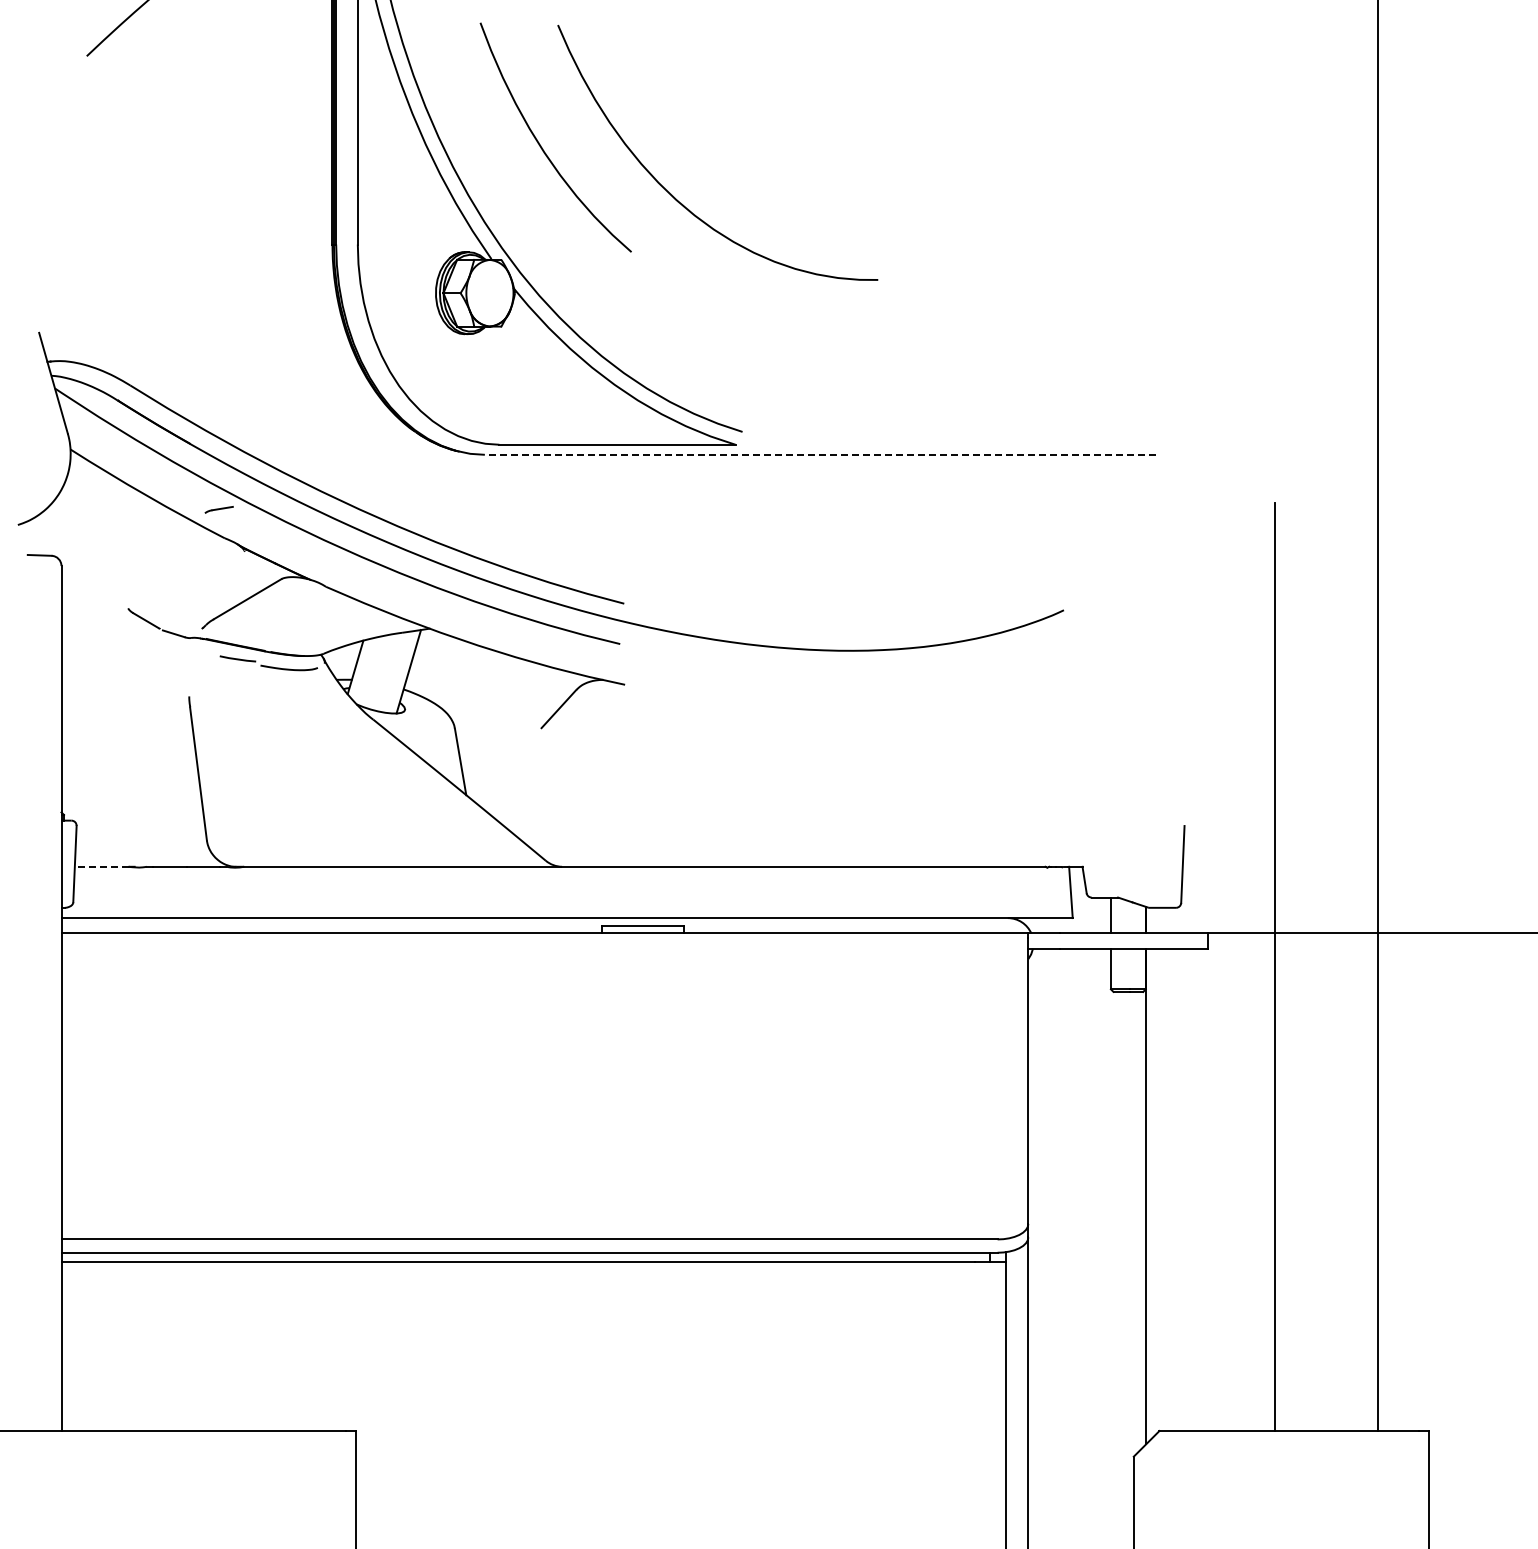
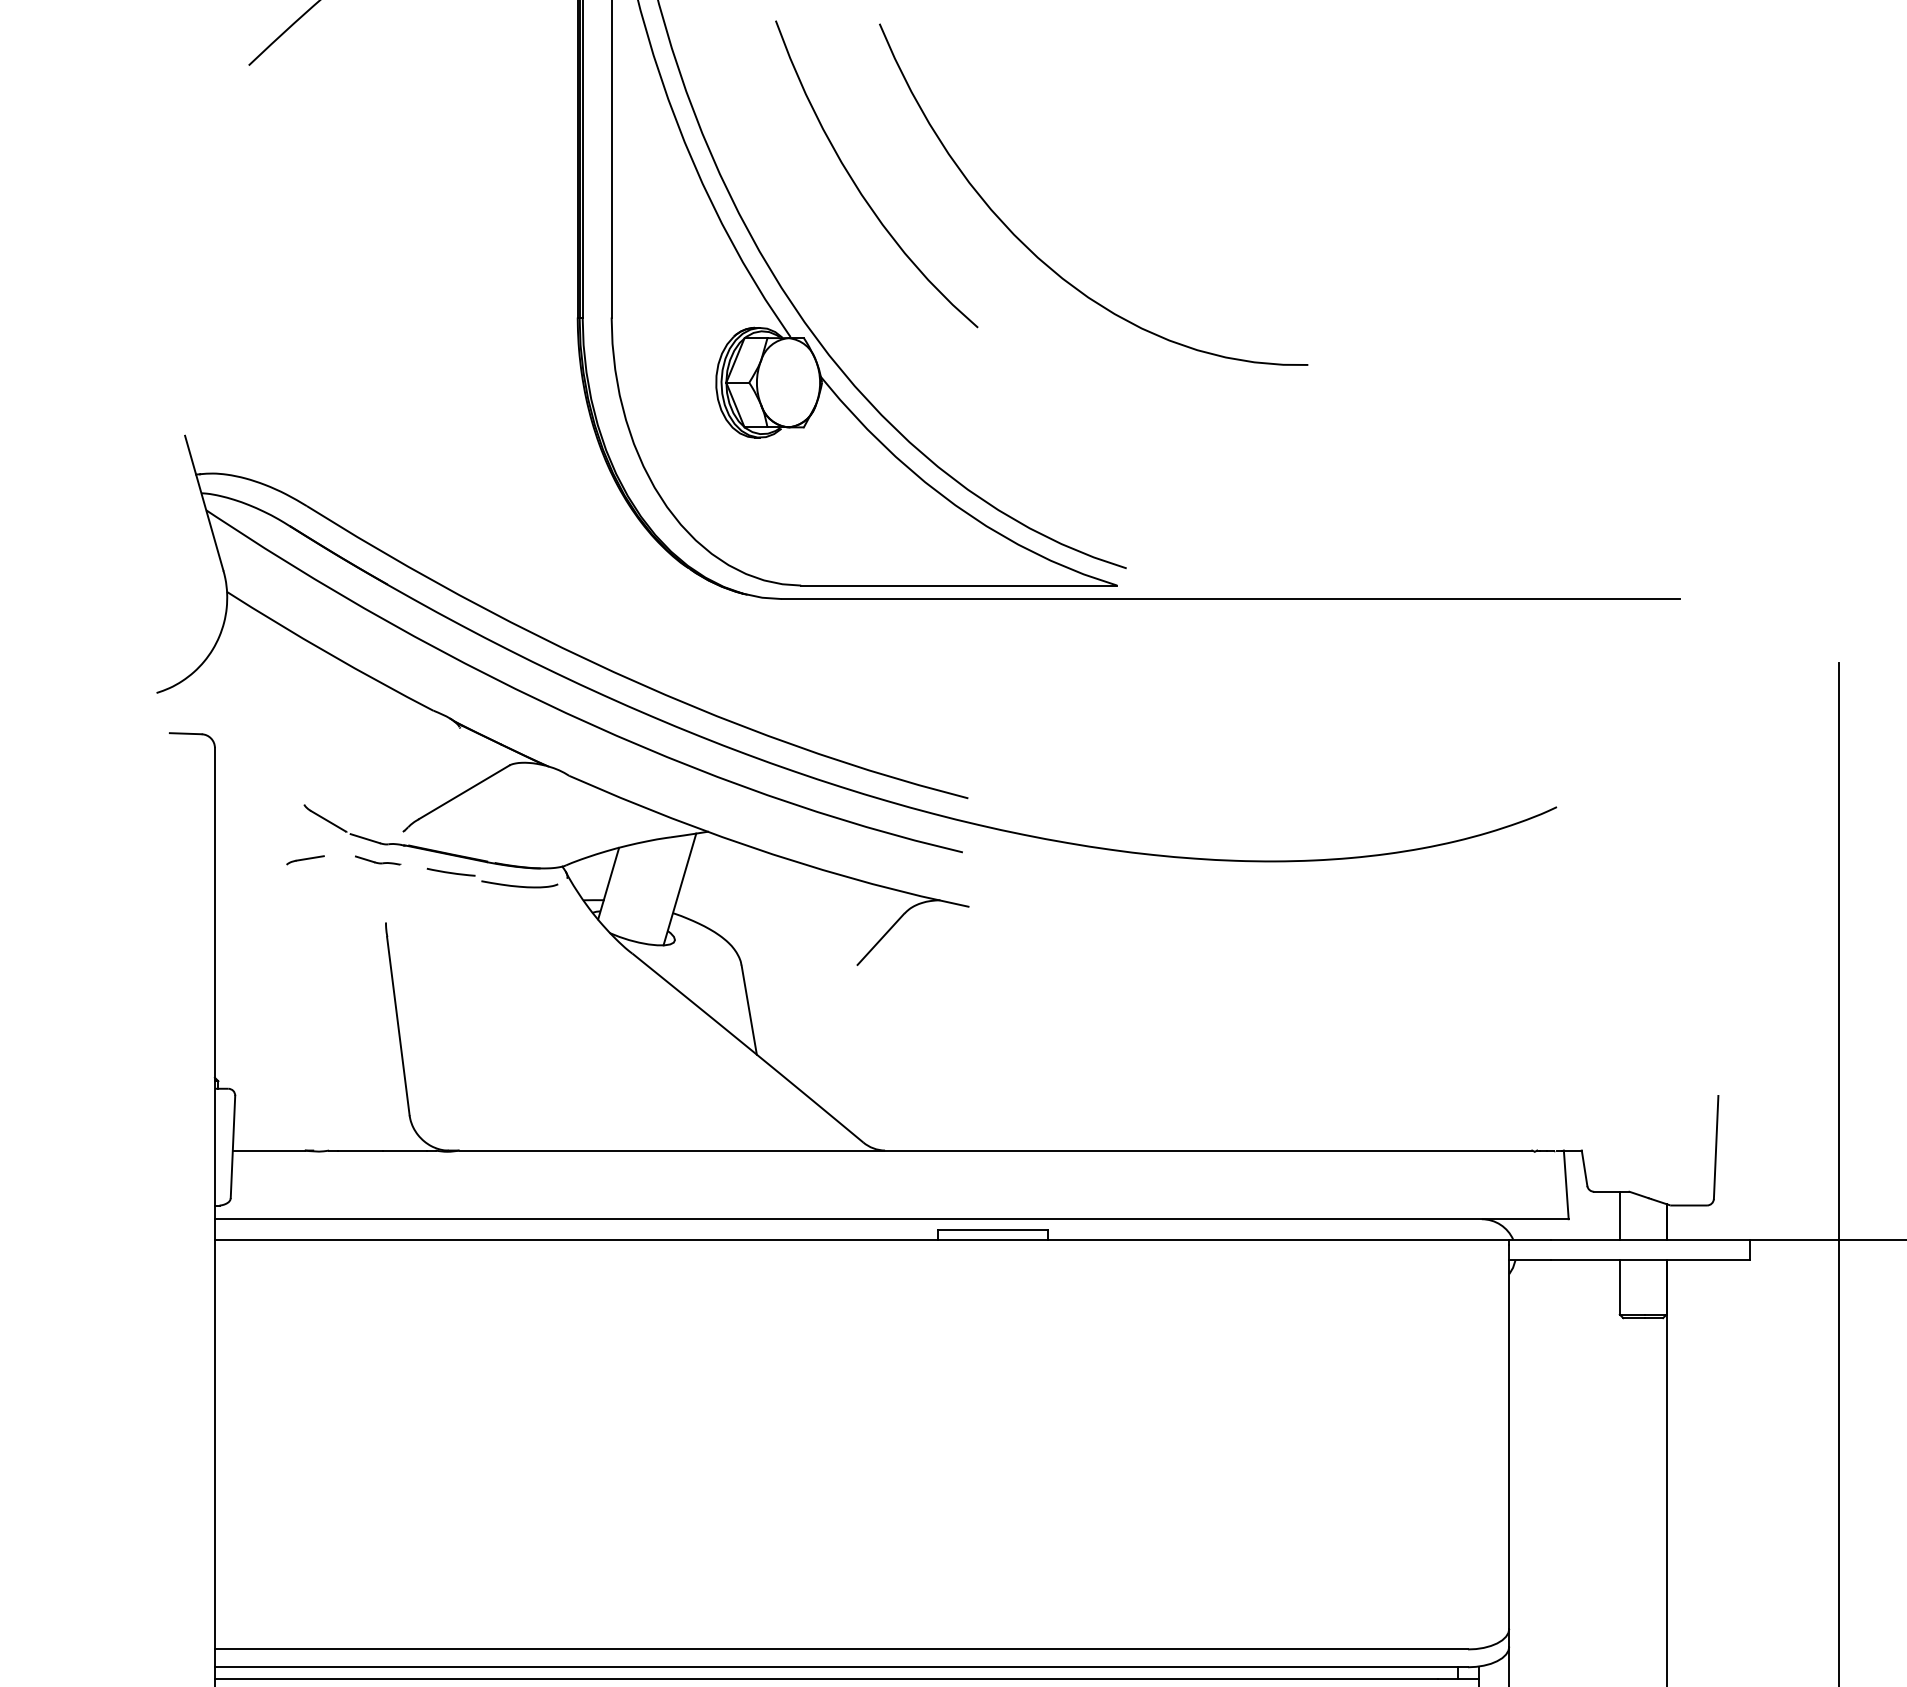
line: (819, 454) -> (1229, 598), dashed -> solid
line: (218, 509) -> (304, 859), moved
part: (182, 650) -> (376, 861), added
line: (101, 866) -> (268, 1150), dashed -> solid

